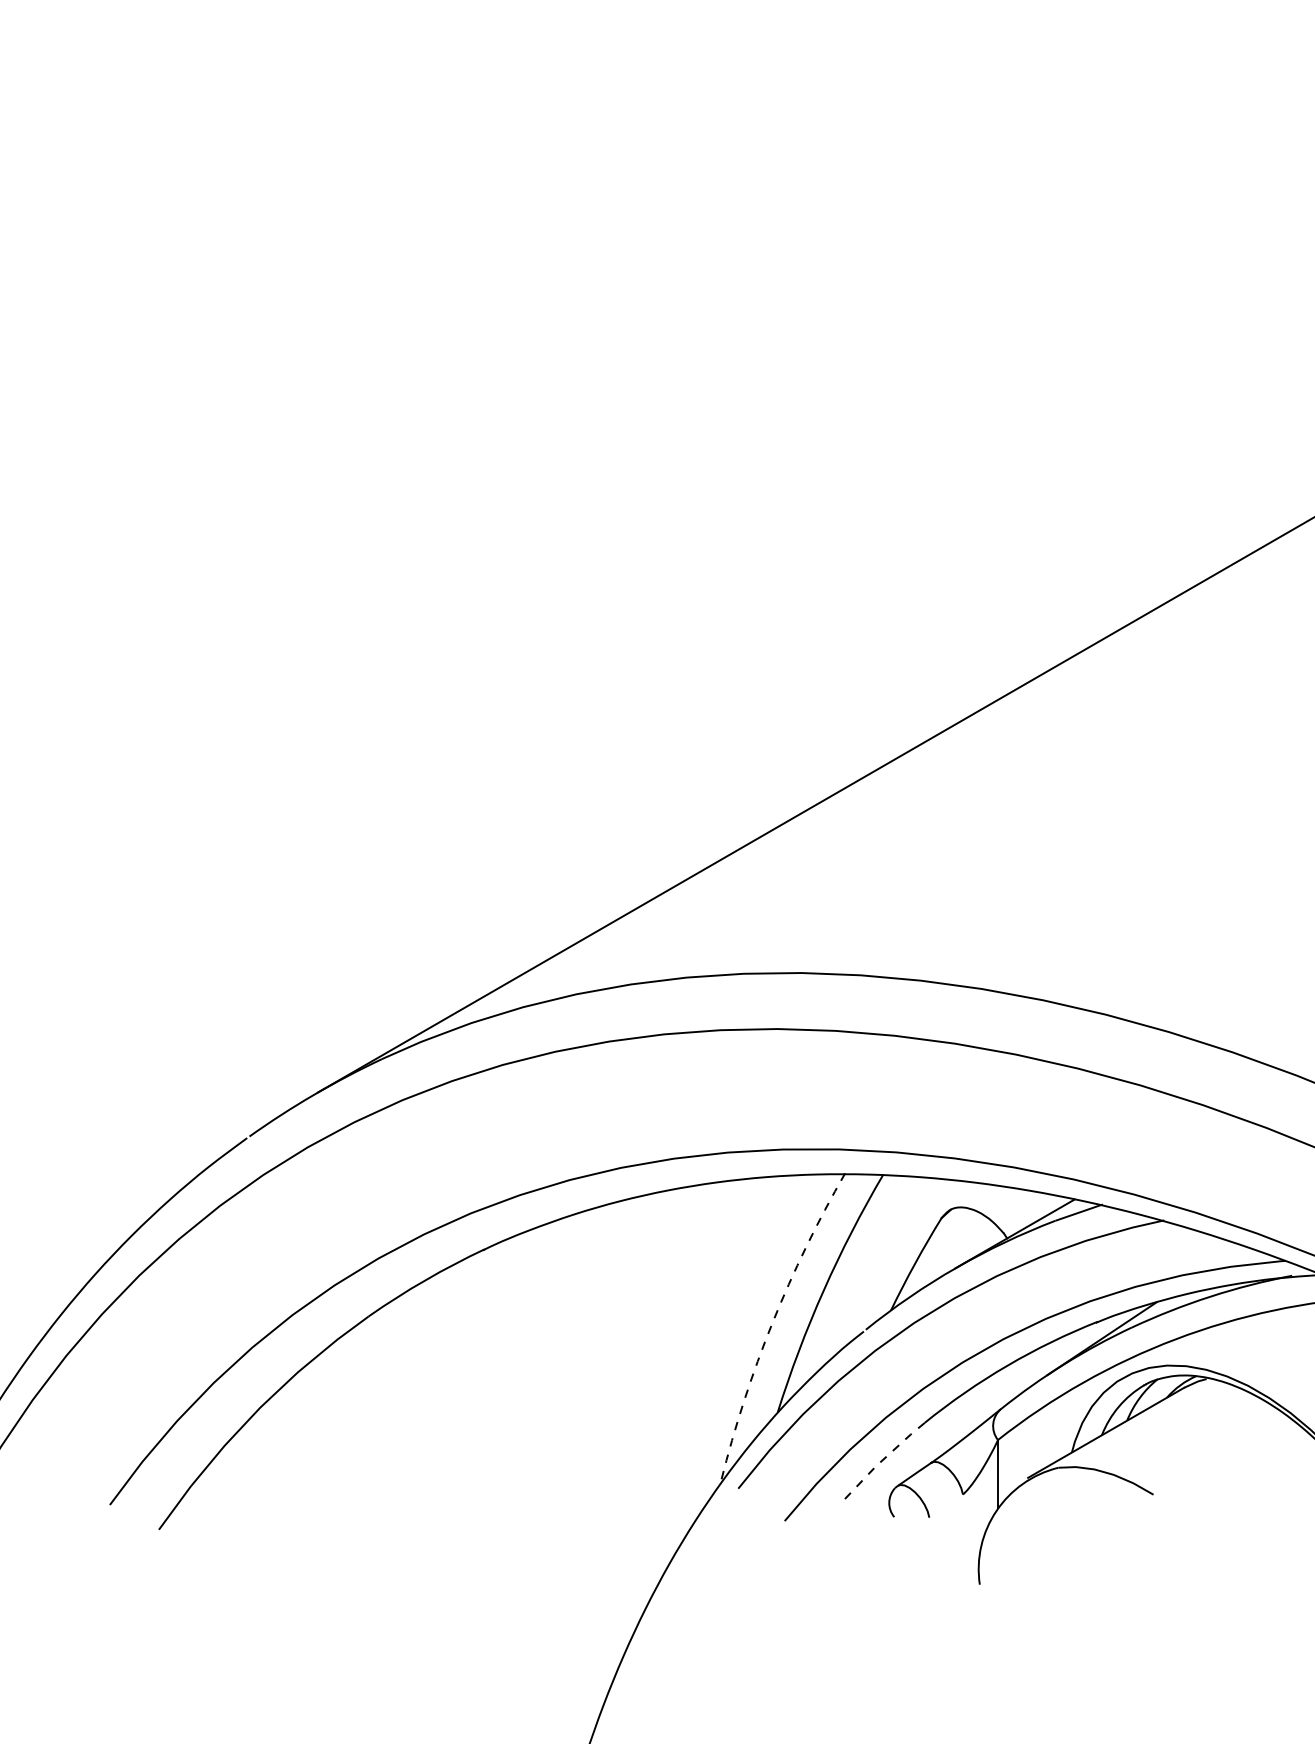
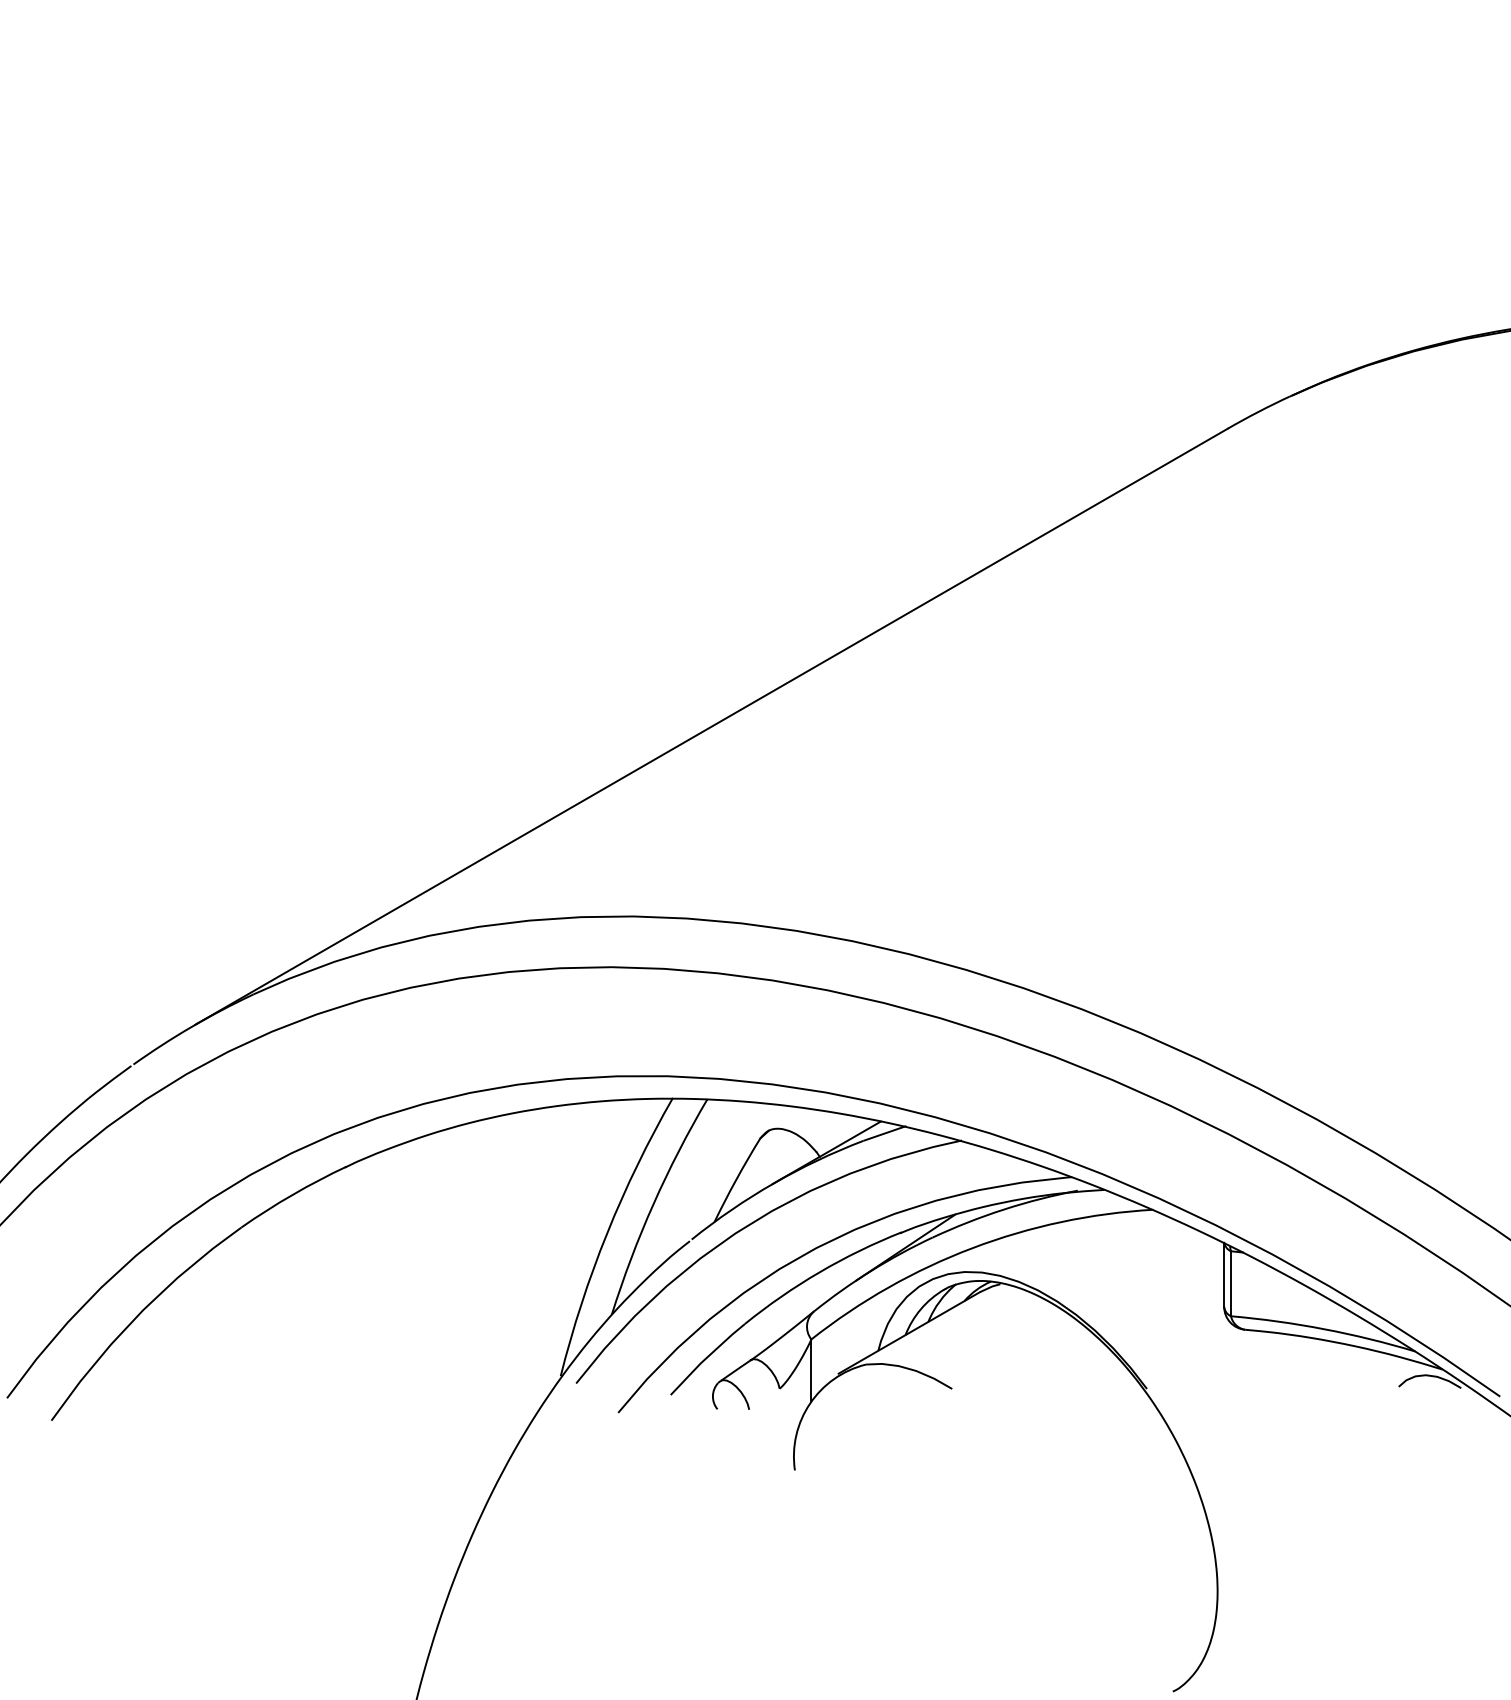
arc: (772, 1323) -> (607, 1233), dashed -> solid
line: (882, 1461) -> (706, 1358), dashed -> solid

